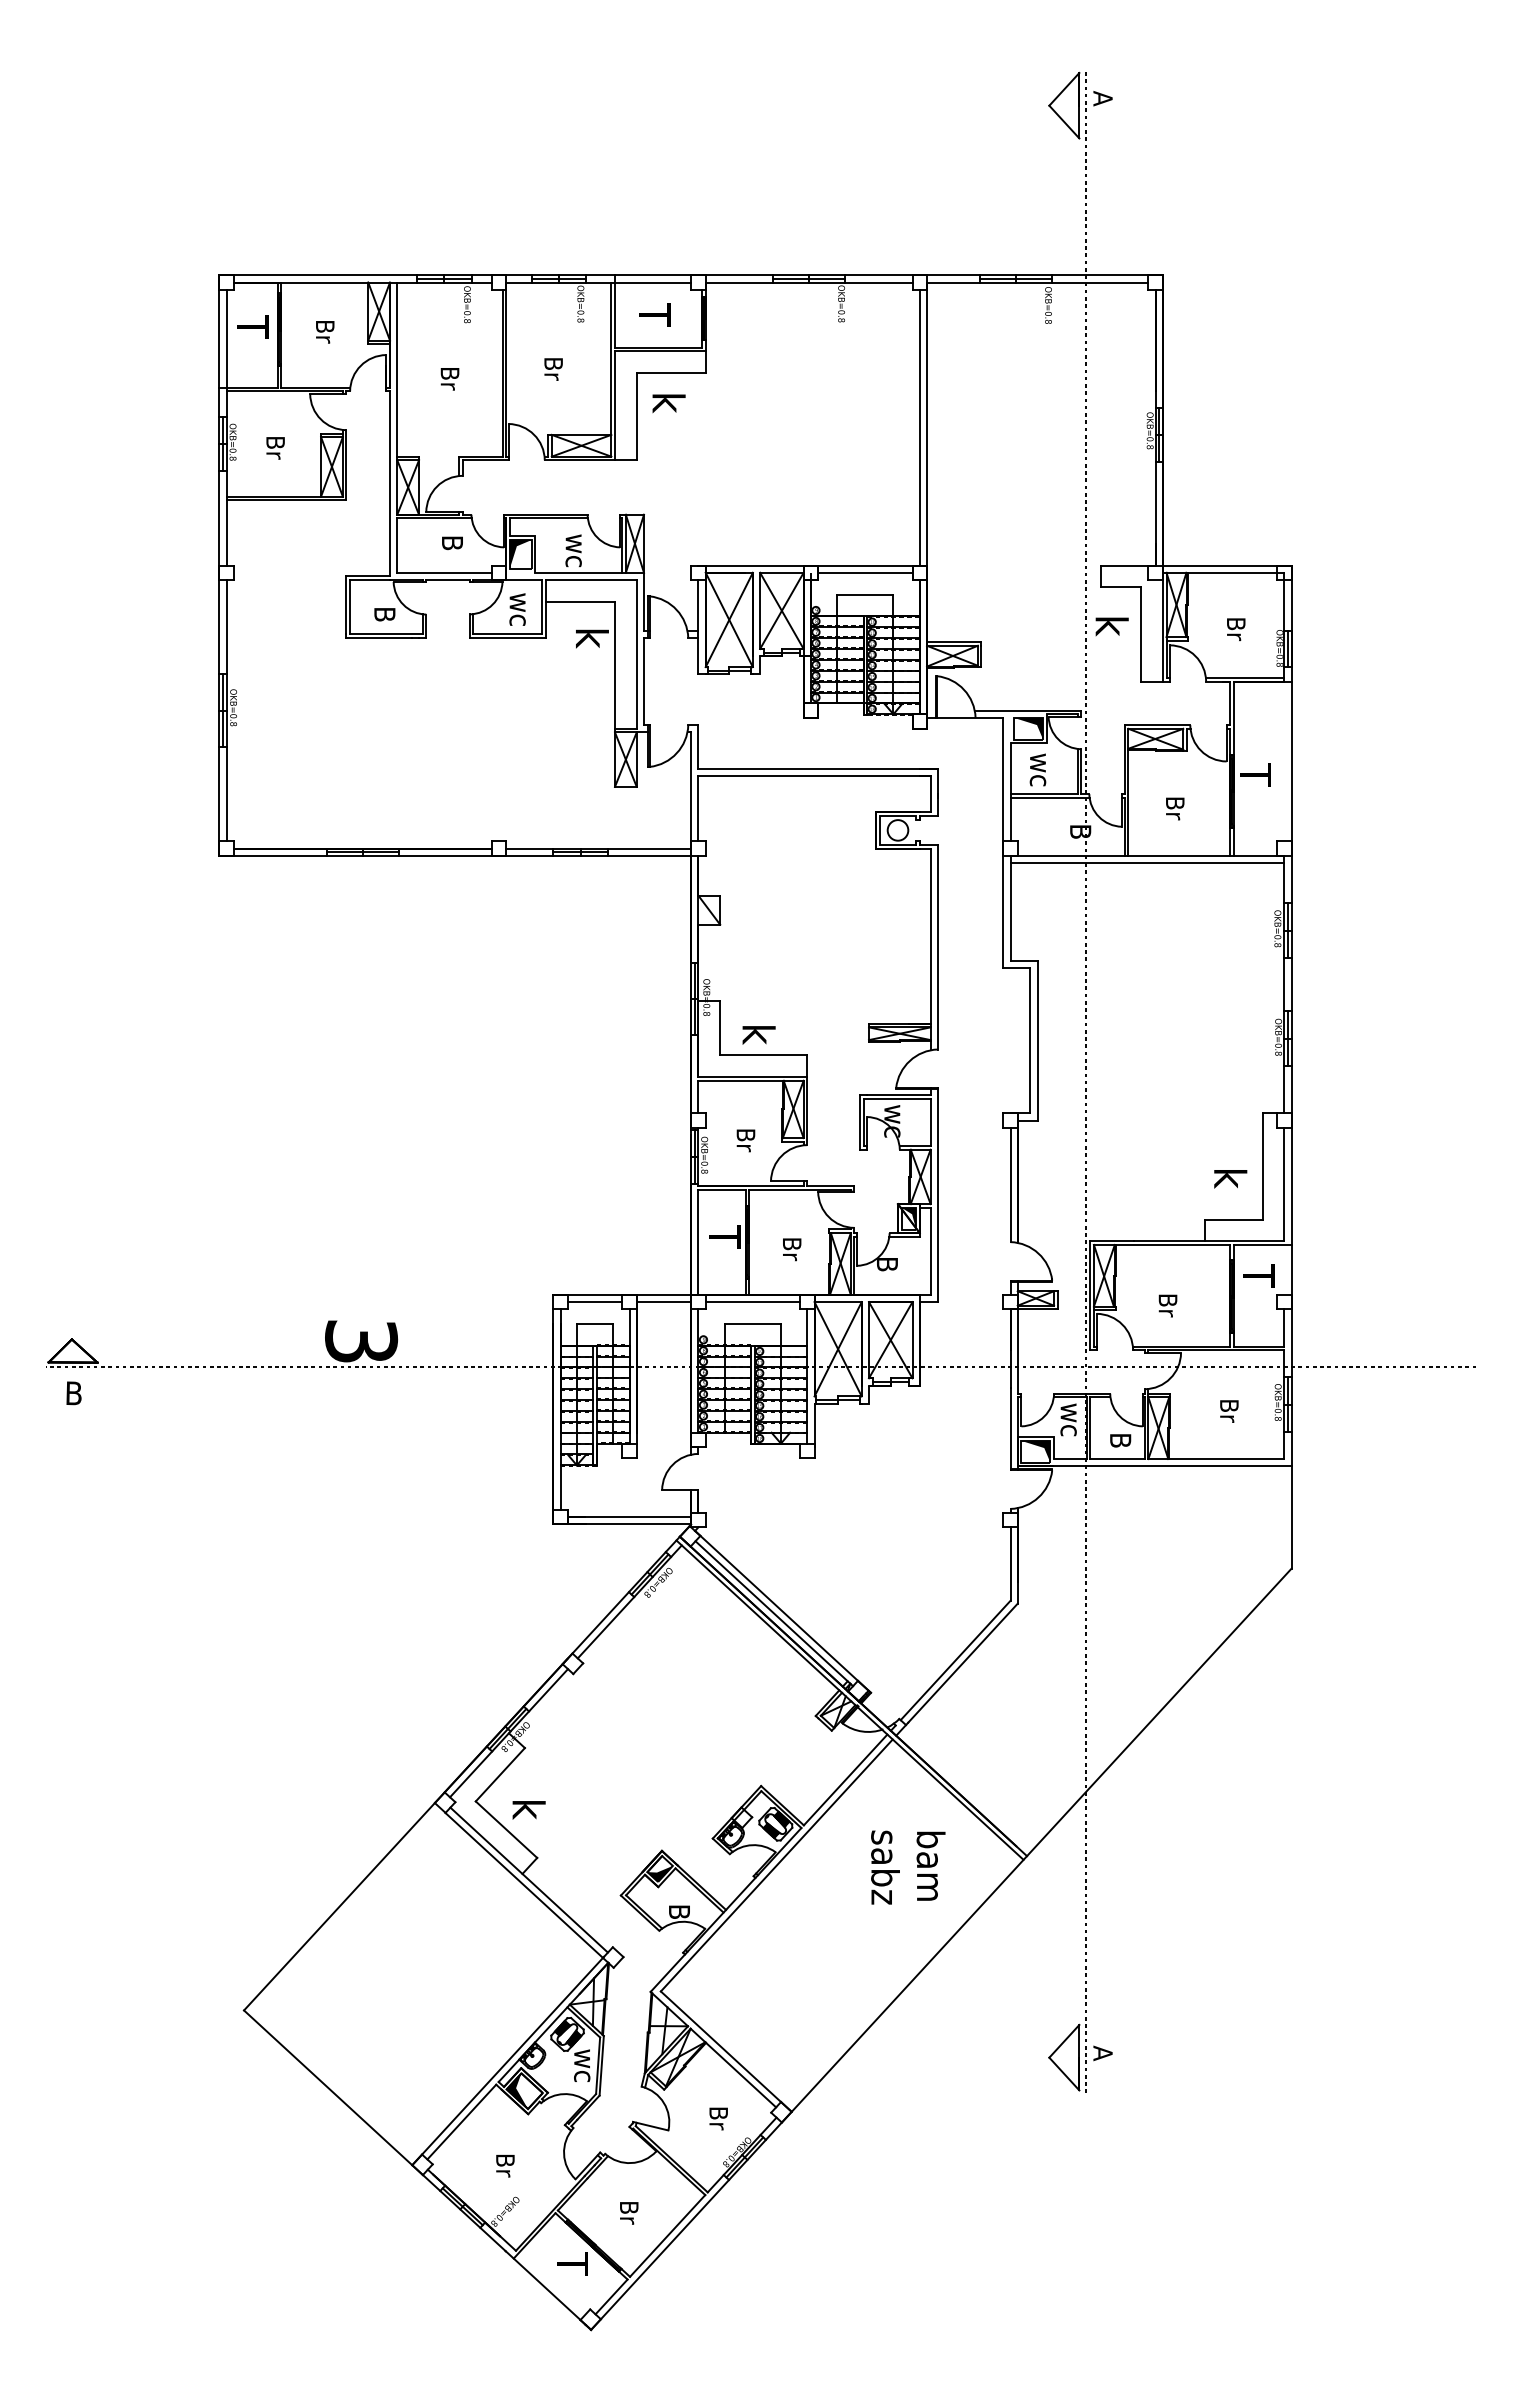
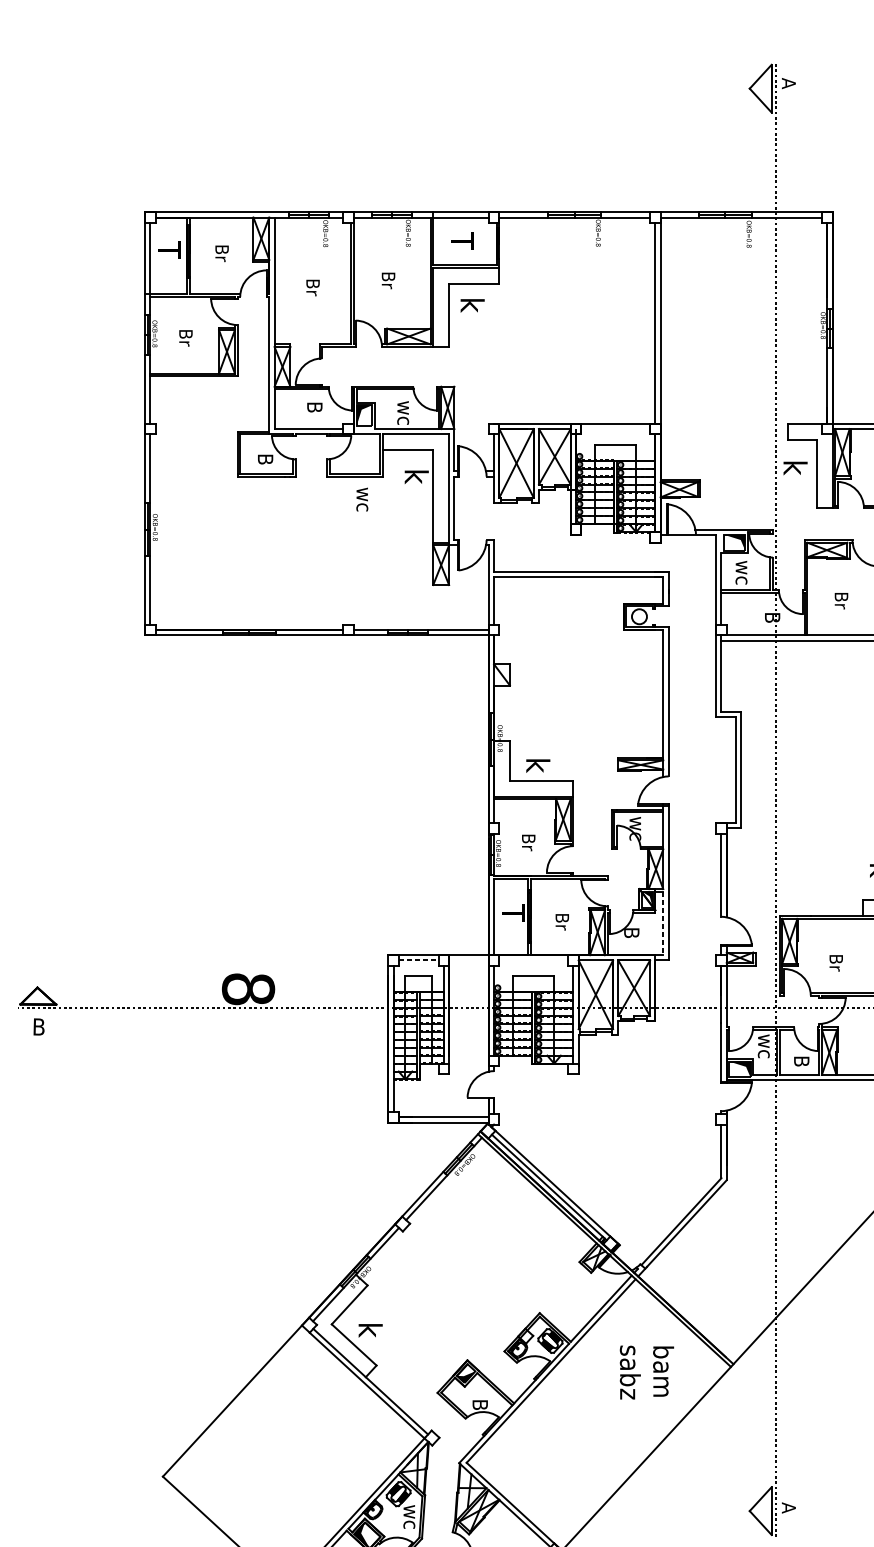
line: (865, 572) -> (615, 428), removed
text: (517, 609) -> (362, 499), moved
line: (930, 1251) -> (663, 923), solid -> dashed
line: (595, 1302) -> (419, 960), solid -> dashed
line: (663, 1302) -> (468, 960), removed
line: (752, 1302) -> (533, 960), removed
text: (361, 1341) -> (248, 989), 3 -> 8

